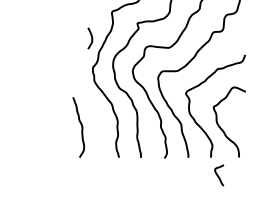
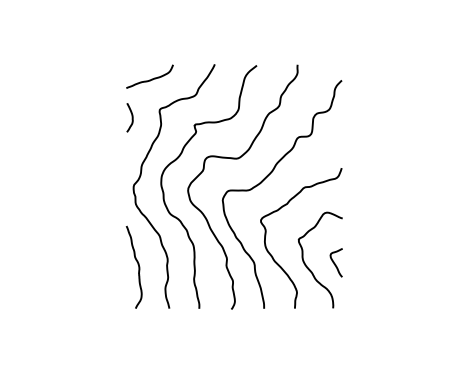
curve: (91, 38) -> (131, 117), moved
curve: (81, 125) -> (137, 264), moved
curve: (217, 175) -> (334, 262), moved

